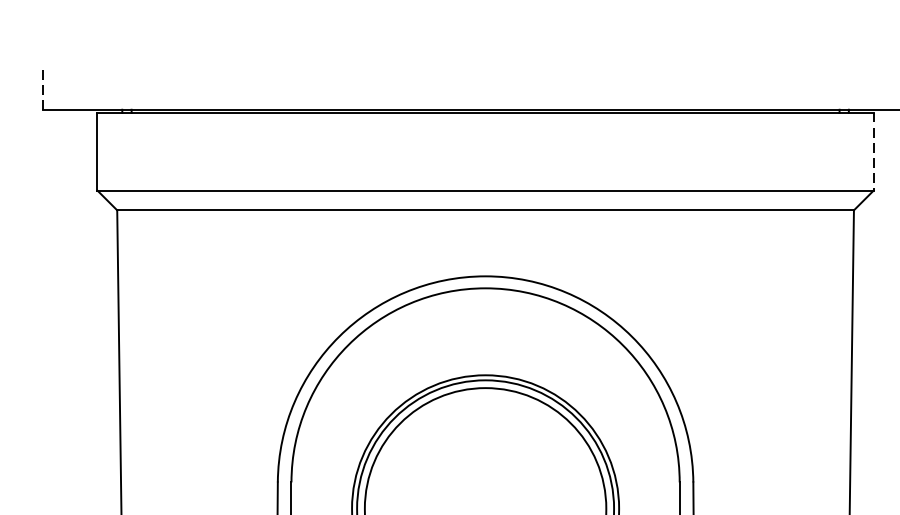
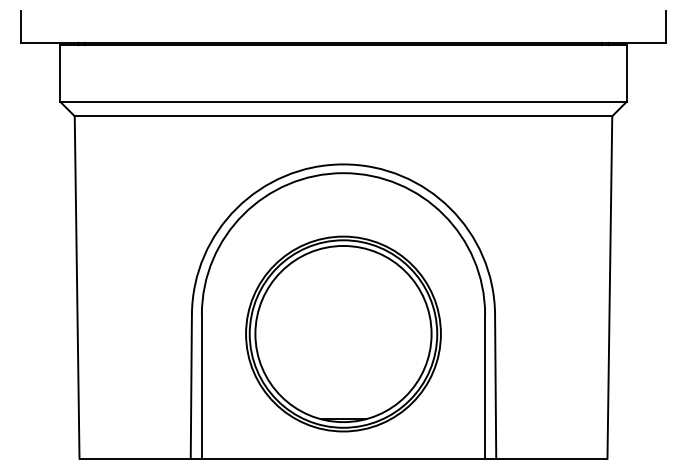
line: (42, 88) -> (20, 27), dashed -> solid
line: (873, 151) -> (626, 73), dashed -> solid

